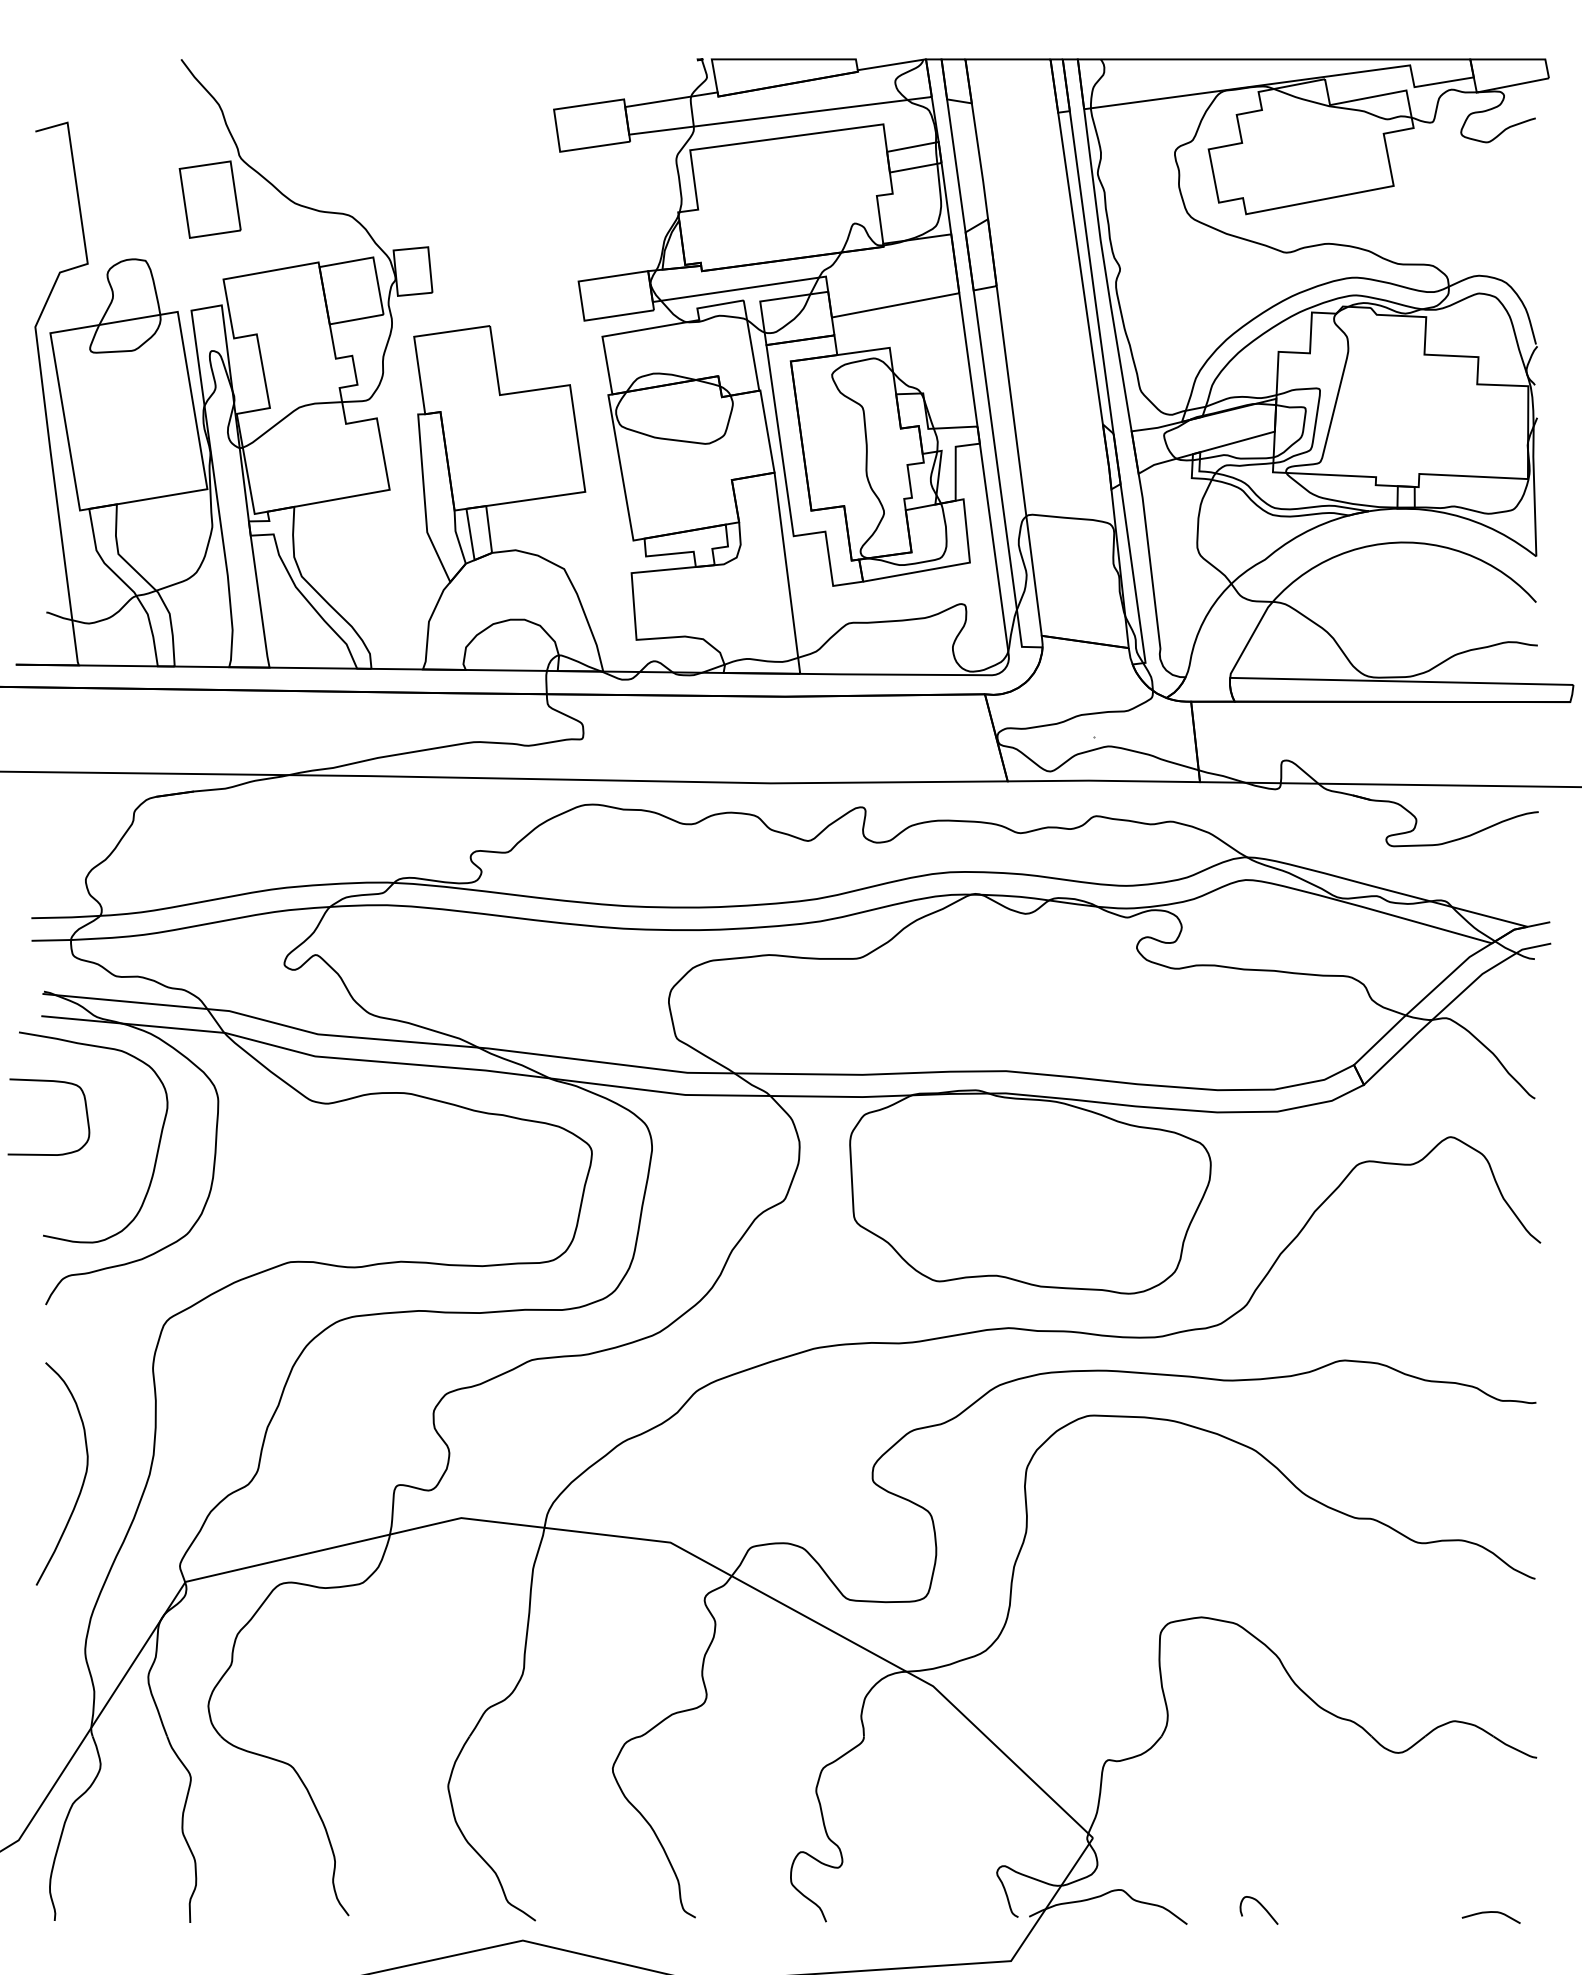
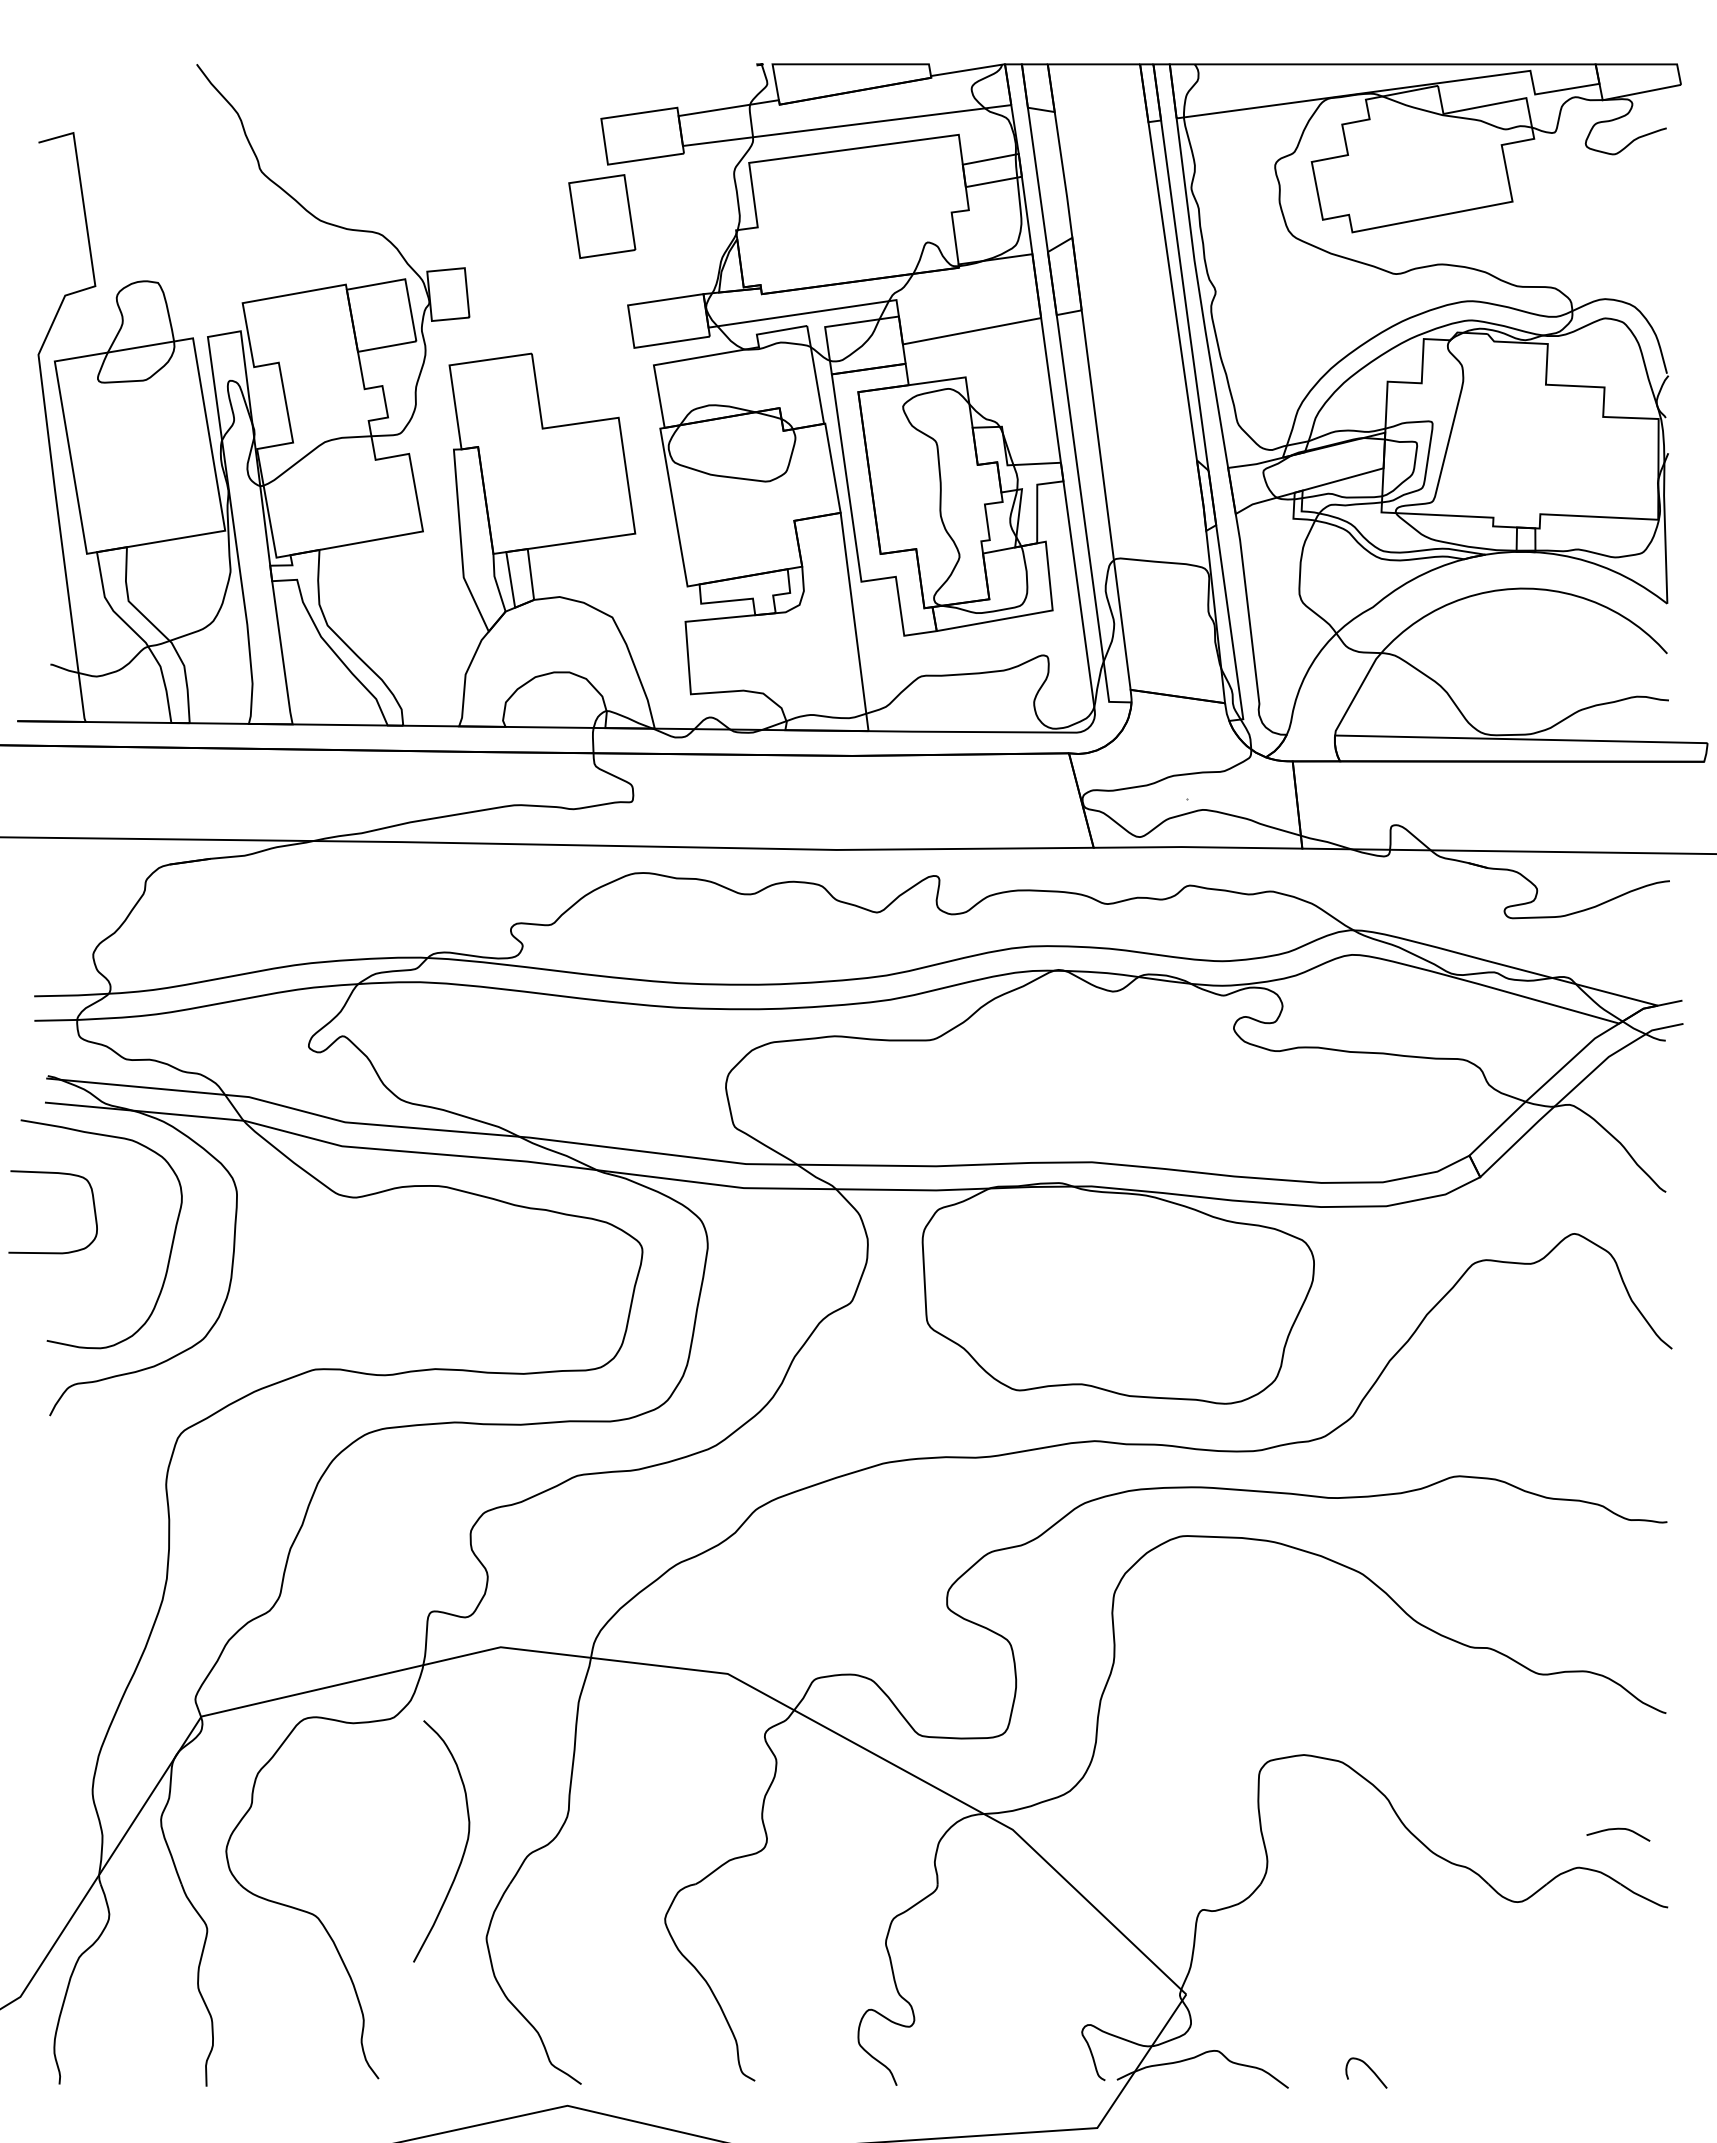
part: (210, 199) -> (602, 216), moved
curve: (83, 1479) -> (464, 1847), moved
curve: (1491, 1912) -> (1618, 1829), moved

